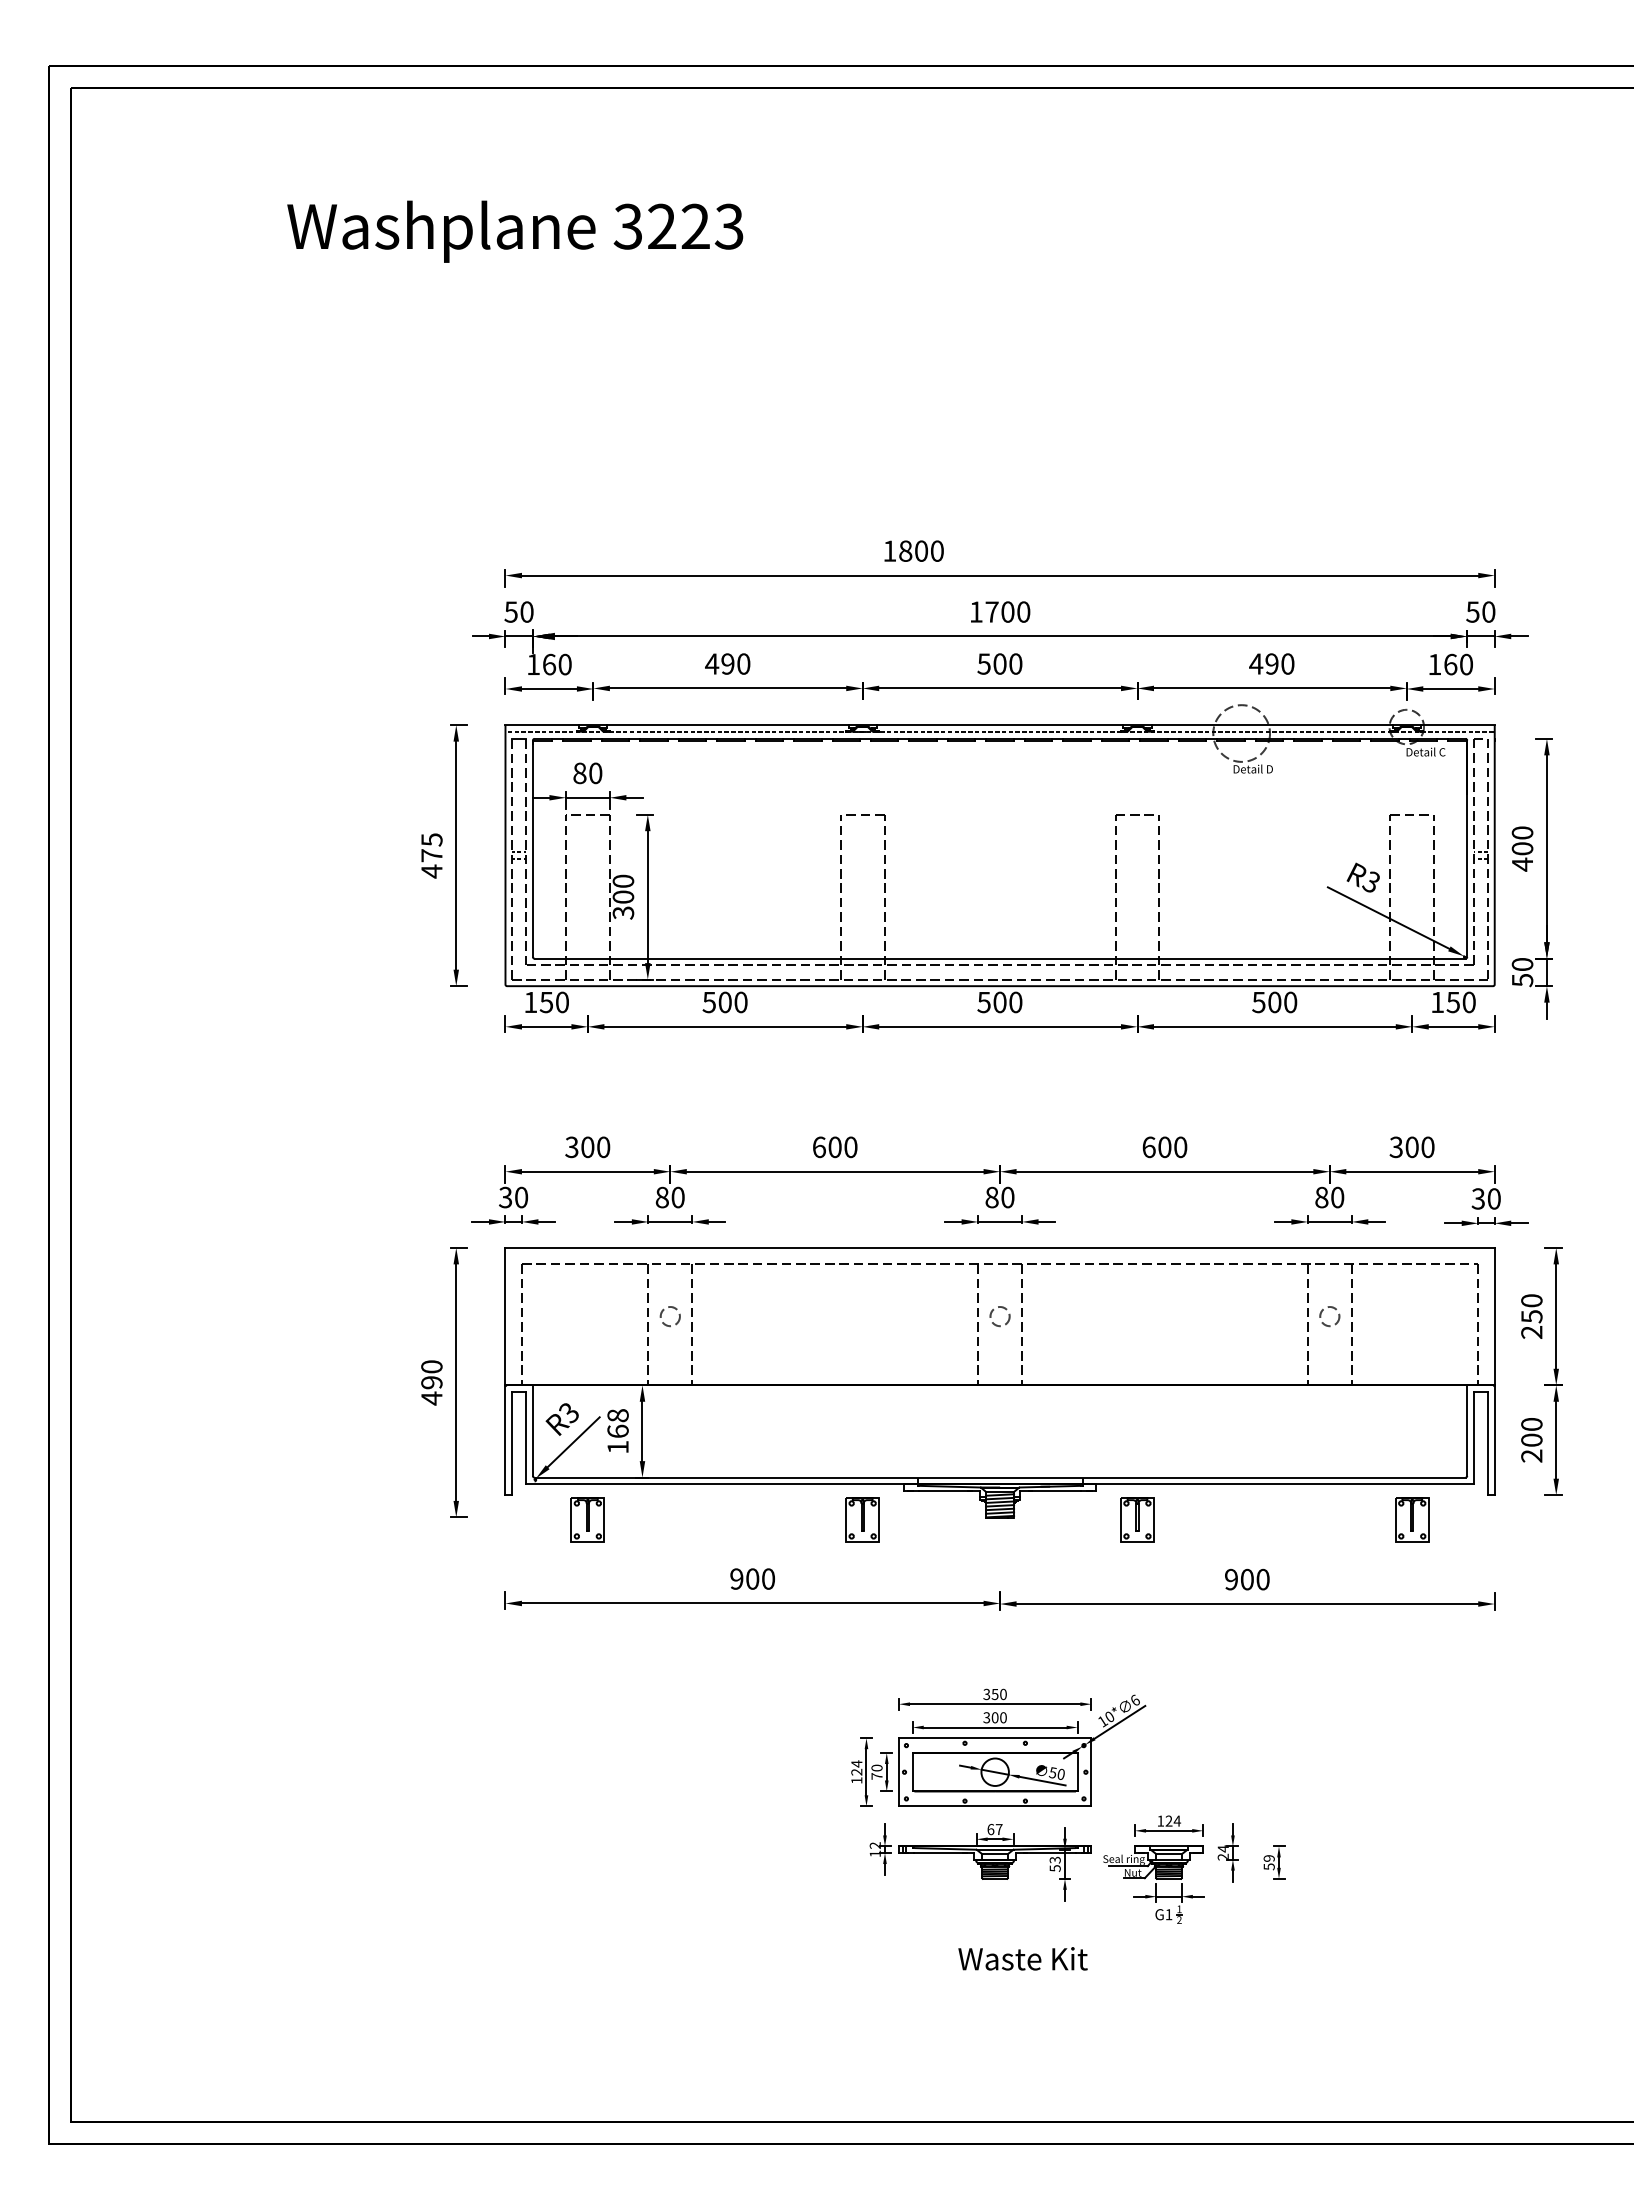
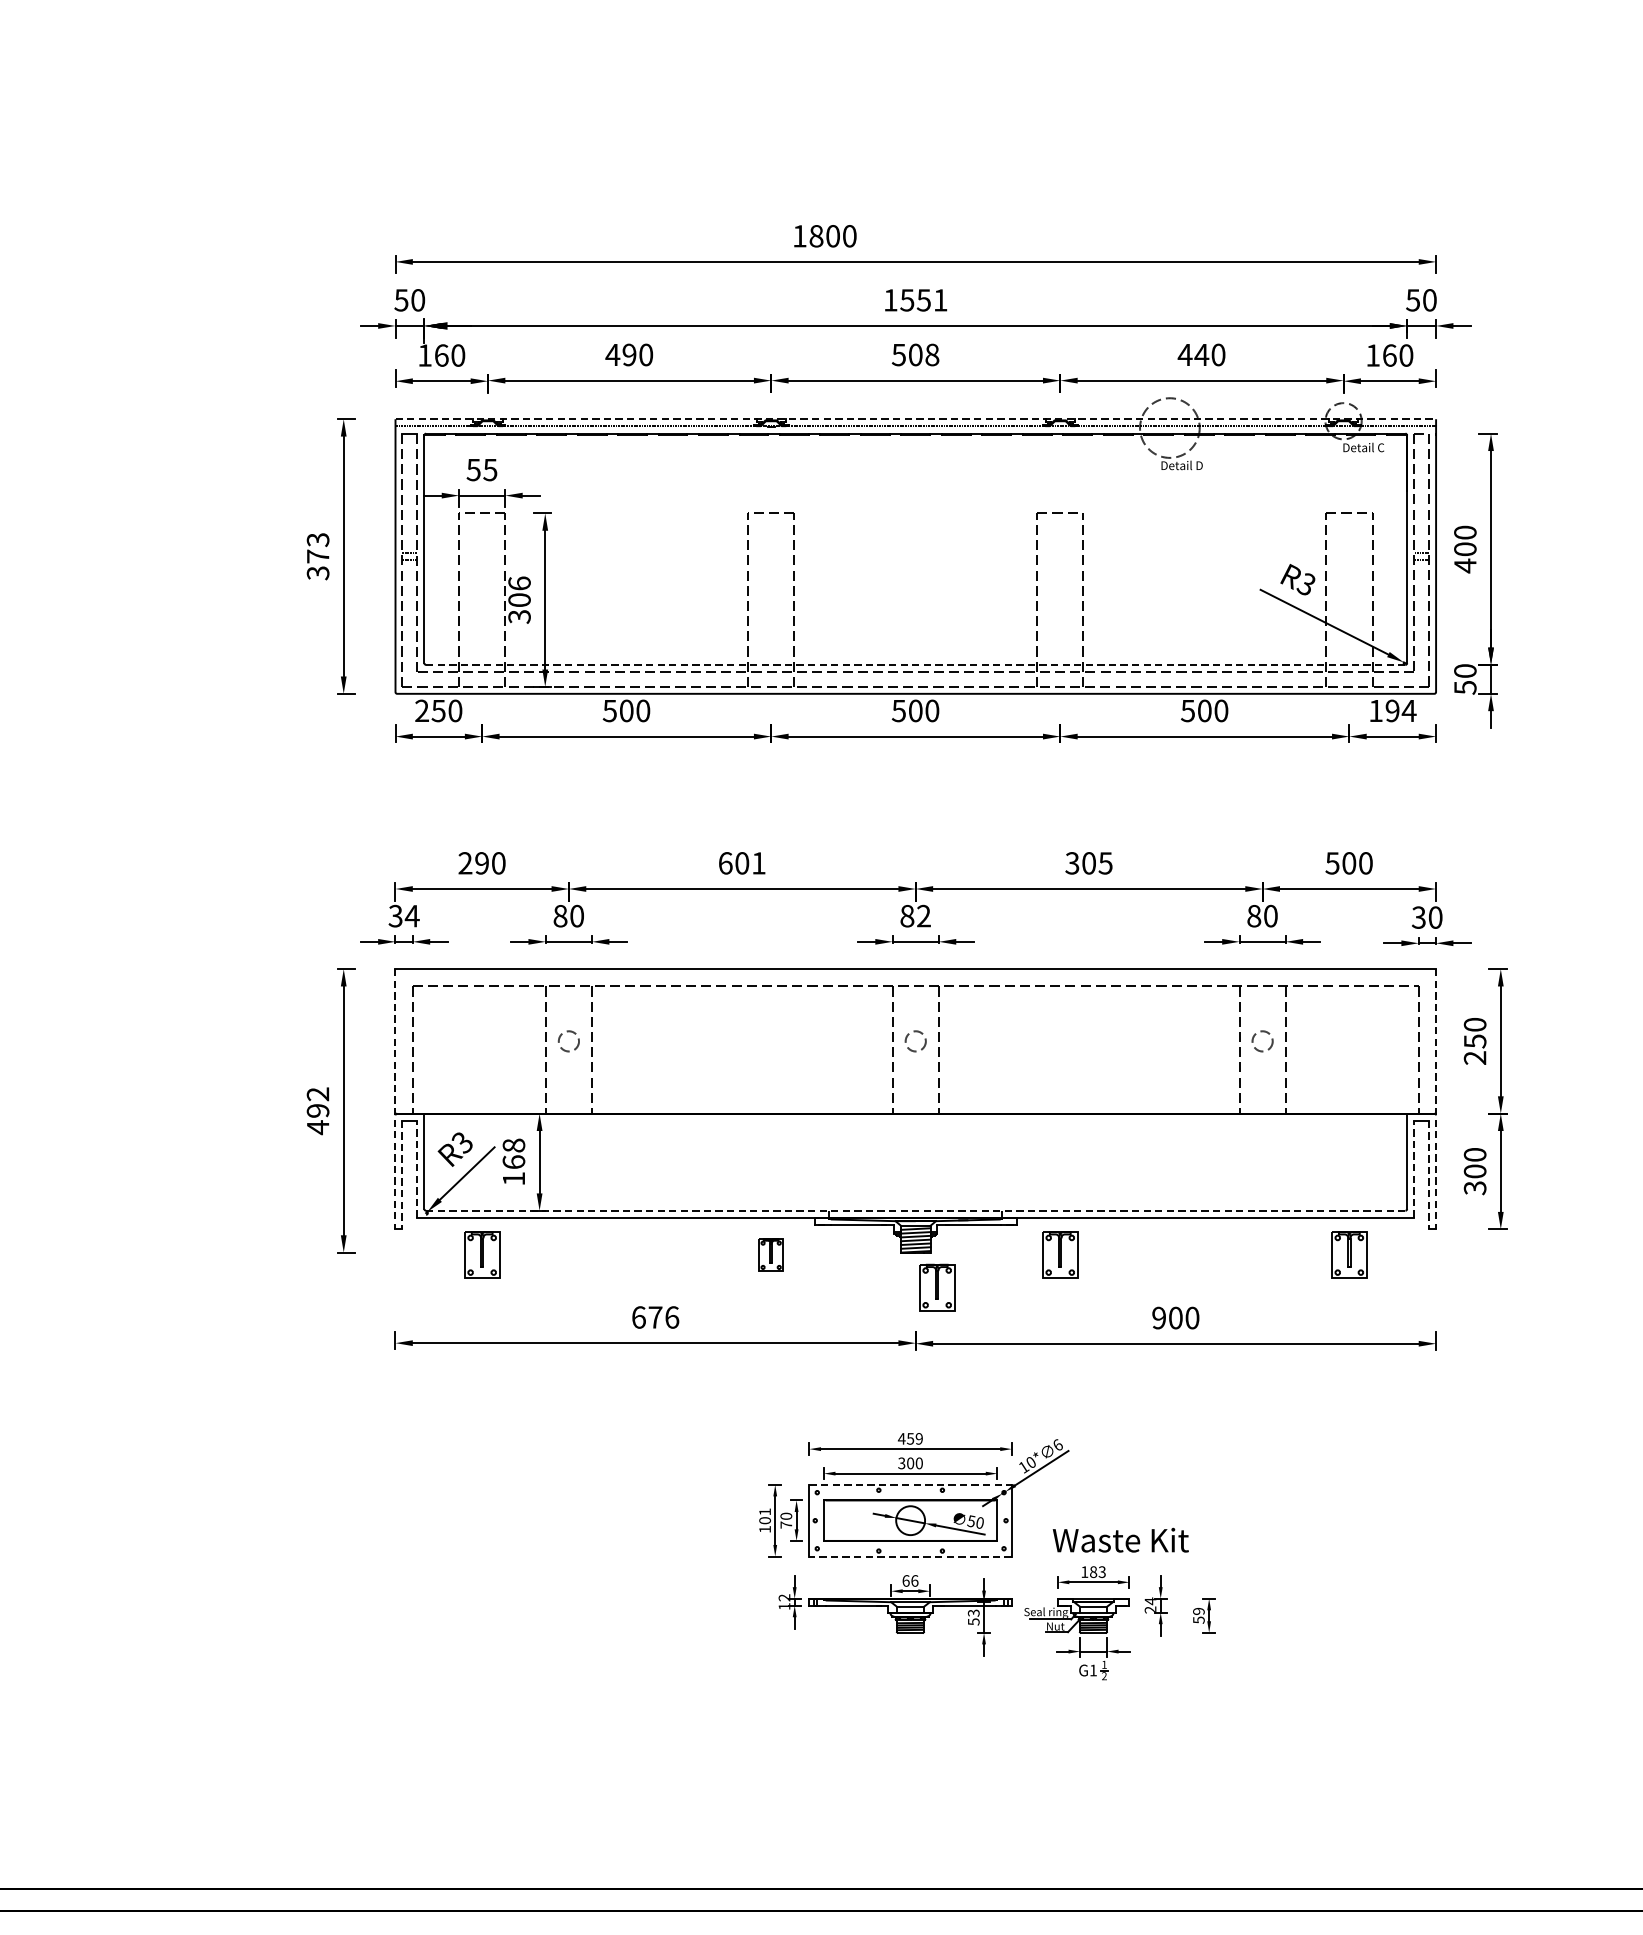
text: (1007, 611) -> (923, 299), 1700 -> 1551
text: (1015, 663) -> (931, 354), 500 -> 508
text: (1271, 663) -> (1201, 354), 490 -> 440
line: (1000, 725) -> (916, 419), solid -> dashed
text: (587, 773) -> (481, 470), 80 -> 55
text: (431, 855) -> (317, 556), 475 -> 373
text: (623, 880) -> (519, 582), 300 -> 306
line: (999, 958) -> (915, 664), solid -> dashed
text: (530, 1001) -> (421, 709), 150 -> 250
text: (1461, 1002) -> (1401, 710), 150 -> 194
text: (1396, 1146) -> (1332, 862), 300 -> 500
text: (579, 1147) -> (473, 863), 300 -> 290
text: (850, 1147) -> (758, 863), 600 -> 601
text: (1164, 1147) -> (1088, 863), 600 -> 305
text: (521, 1197) -> (412, 916), 30 -> 34
text: (1007, 1197) -> (923, 916), 80 -> 82
text: (431, 1366) -> (317, 1093), 490 -> 492
line: (505, 1371) -> (395, 1099), solid -> dashed
line: (1494, 1371) -> (1435, 1099), solid -> dashed
line: (526, 1437) -> (417, 1168), solid -> dashed
line: (1473, 1437) -> (1413, 1168), solid -> dashed
line: (512, 1443) -> (402, 1174), solid -> dashed
line: (1488, 1443) -> (1429, 1174), solid -> dashed
text: (1531, 1455) -> (1474, 1187), 200 -> 300
line: (1000, 1477) -> (916, 1210), solid -> dashed
part: (862, 1519) -> (771, 1254), size x0.7
part: (1020, 1550) -> (937, 1287), added
text: (752, 1578) -> (655, 1316), 900 -> 676
text: (994, 1694) -> (909, 1438), 350 -> 459
line: (995, 1738) -> (910, 1485), solid -> dashed
text: (856, 1767) -> (764, 1515), 124 -> 101
line: (994, 1806) -> (909, 1556), solid -> dashed
text: (1173, 1820) -> (1098, 1571), 124 -> 183
text: (998, 1829) -> (914, 1580), 67 -> 66
text: (1022, 1958) -> (1120, 1539), moved

